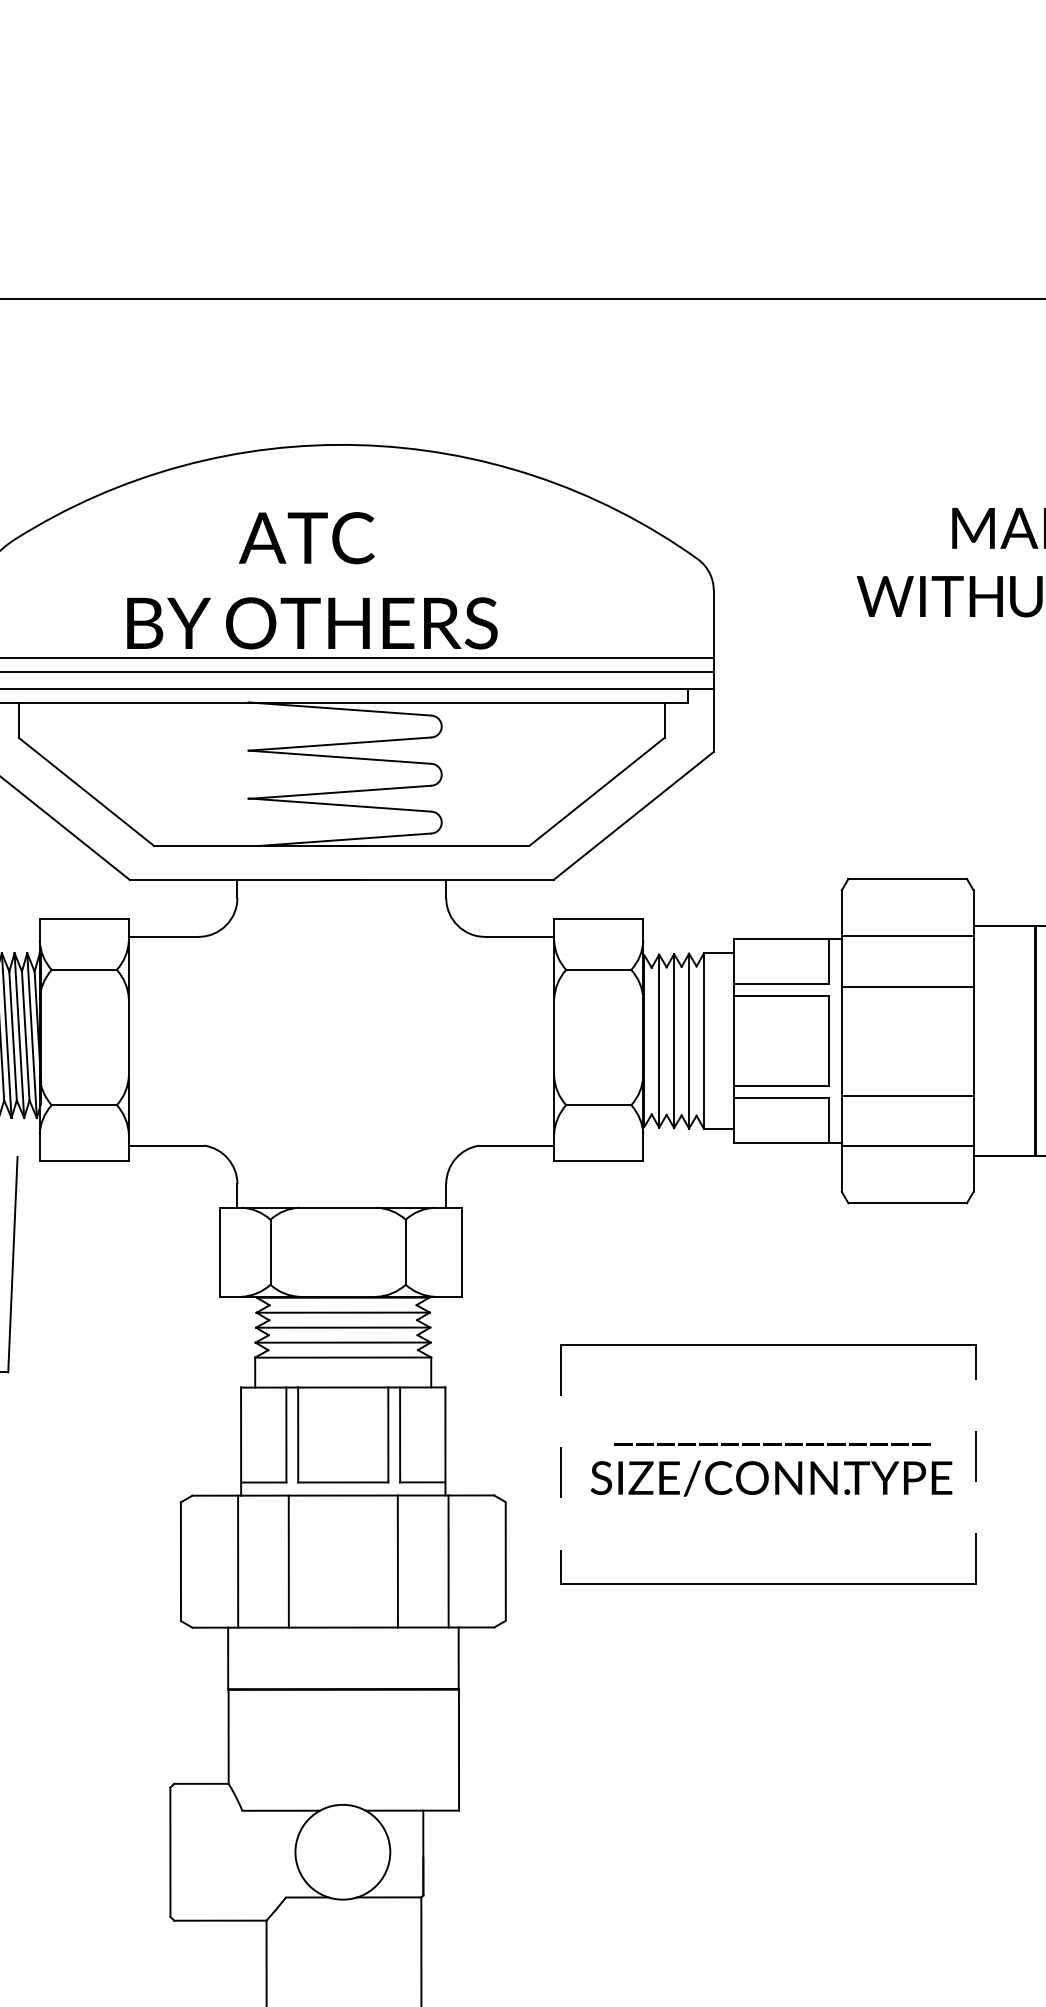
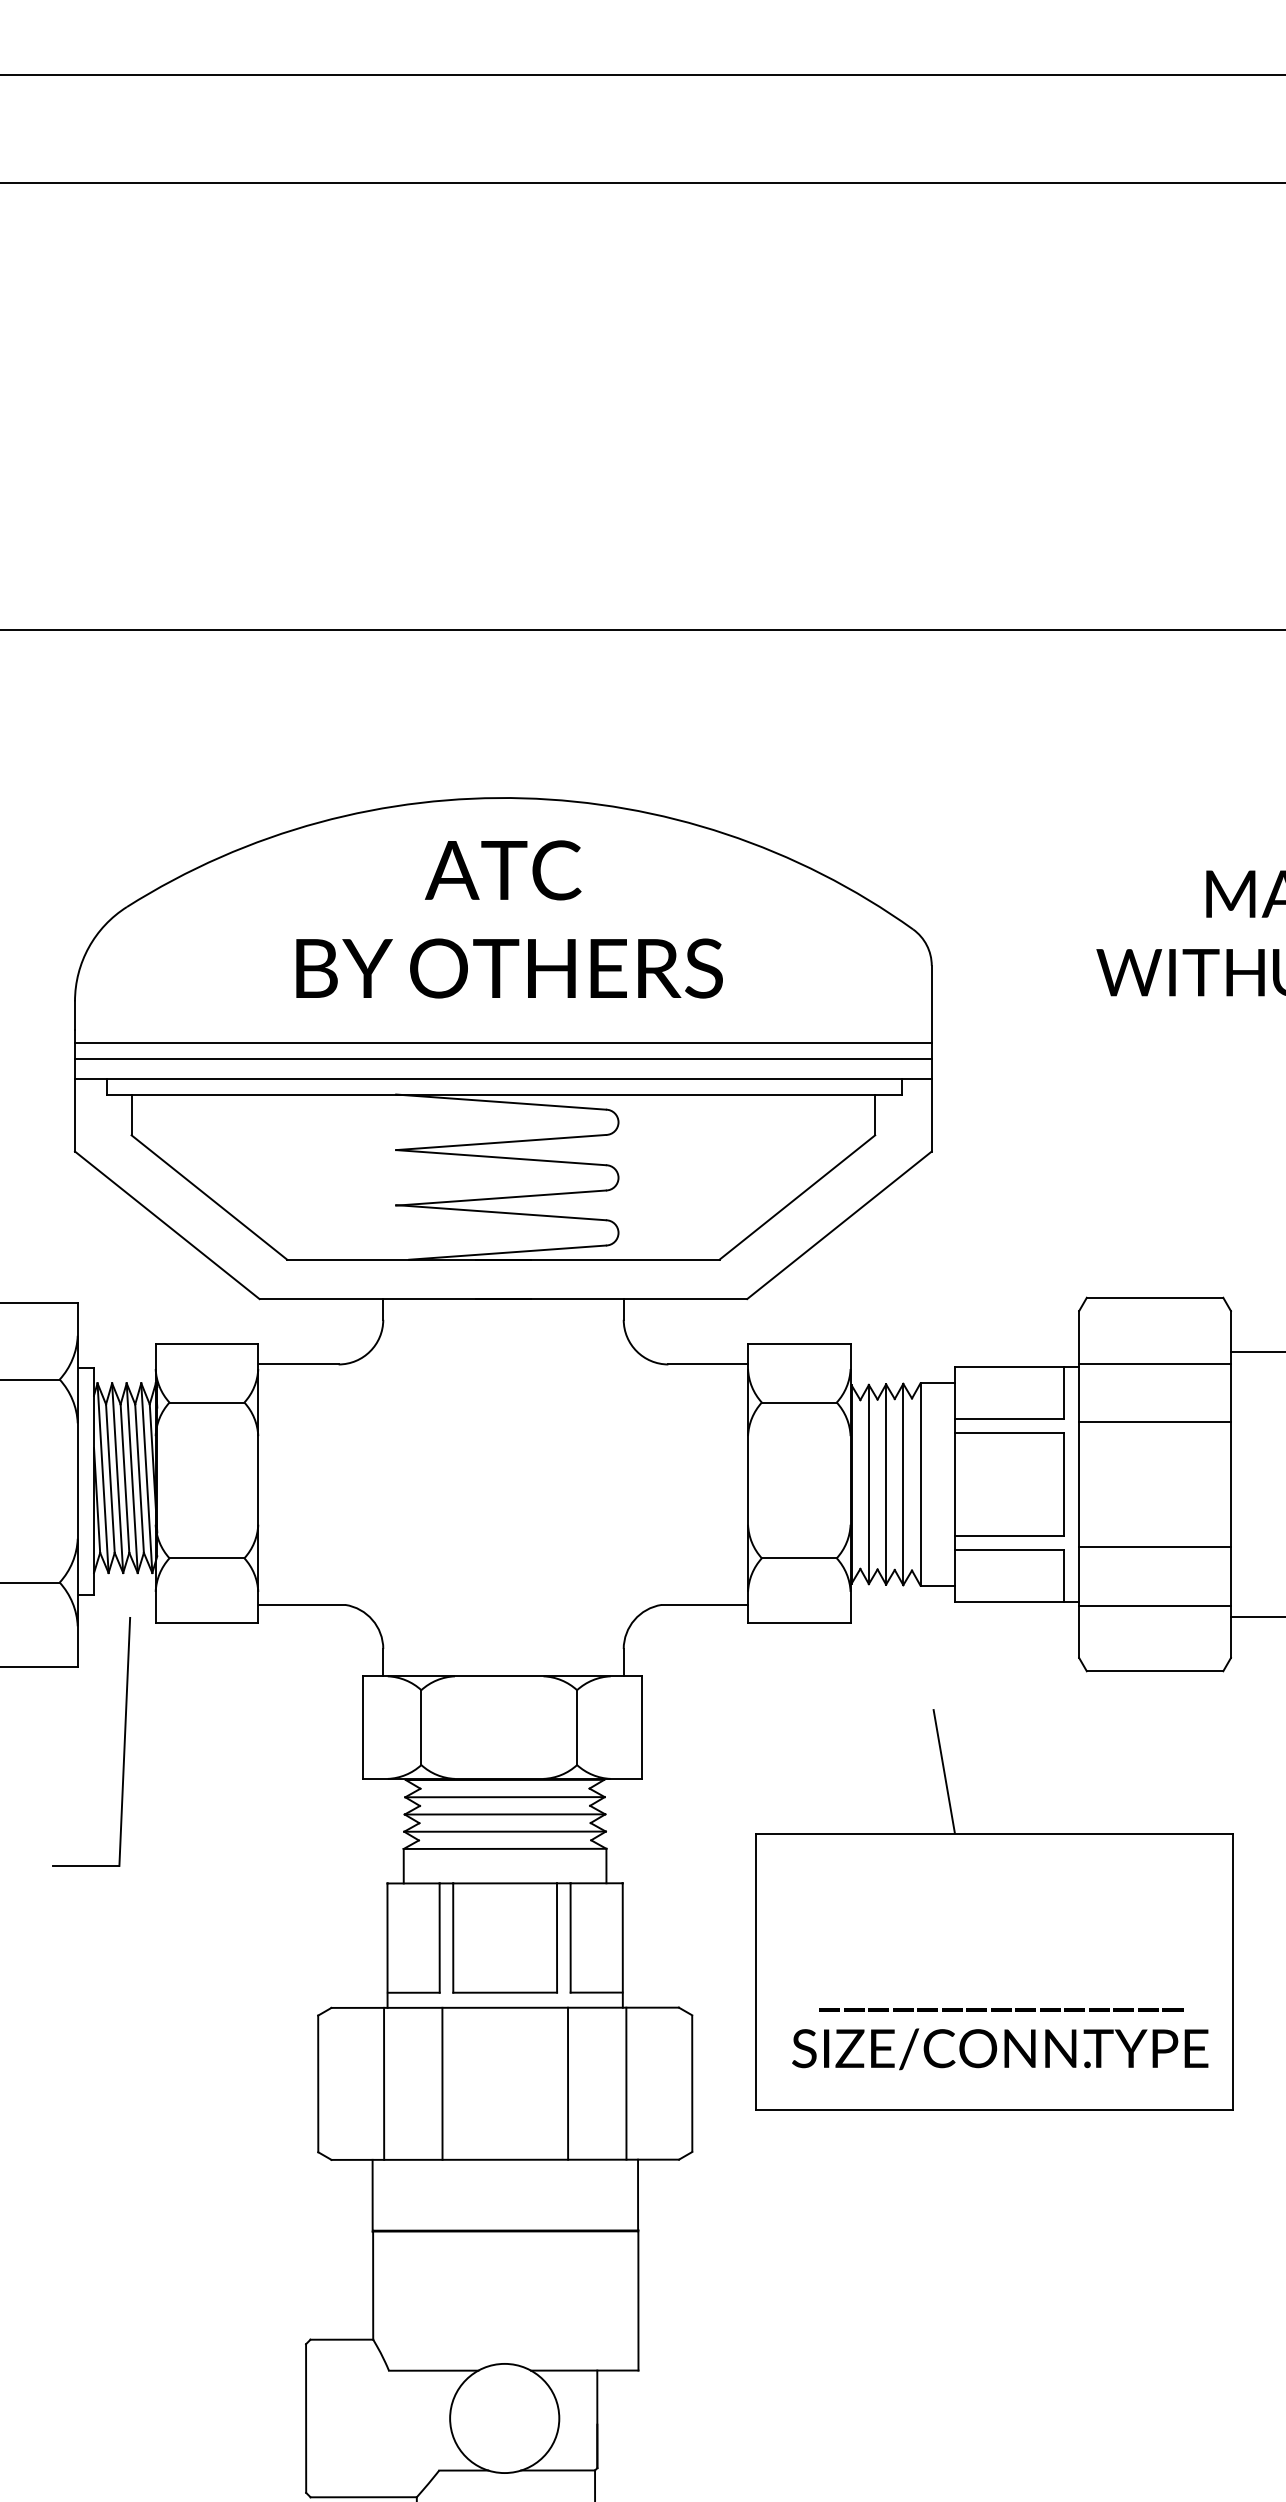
text: (312, 580) -> (509, 919), moved
line: (723, 1290) -> (943, 1771), added
line: (561, 1464) -> (756, 1972), dashed -> solid
line: (975, 1464) -> (1233, 1972), dashed -> solid
text: (771, 1470) -> (1000, 2039), moved

